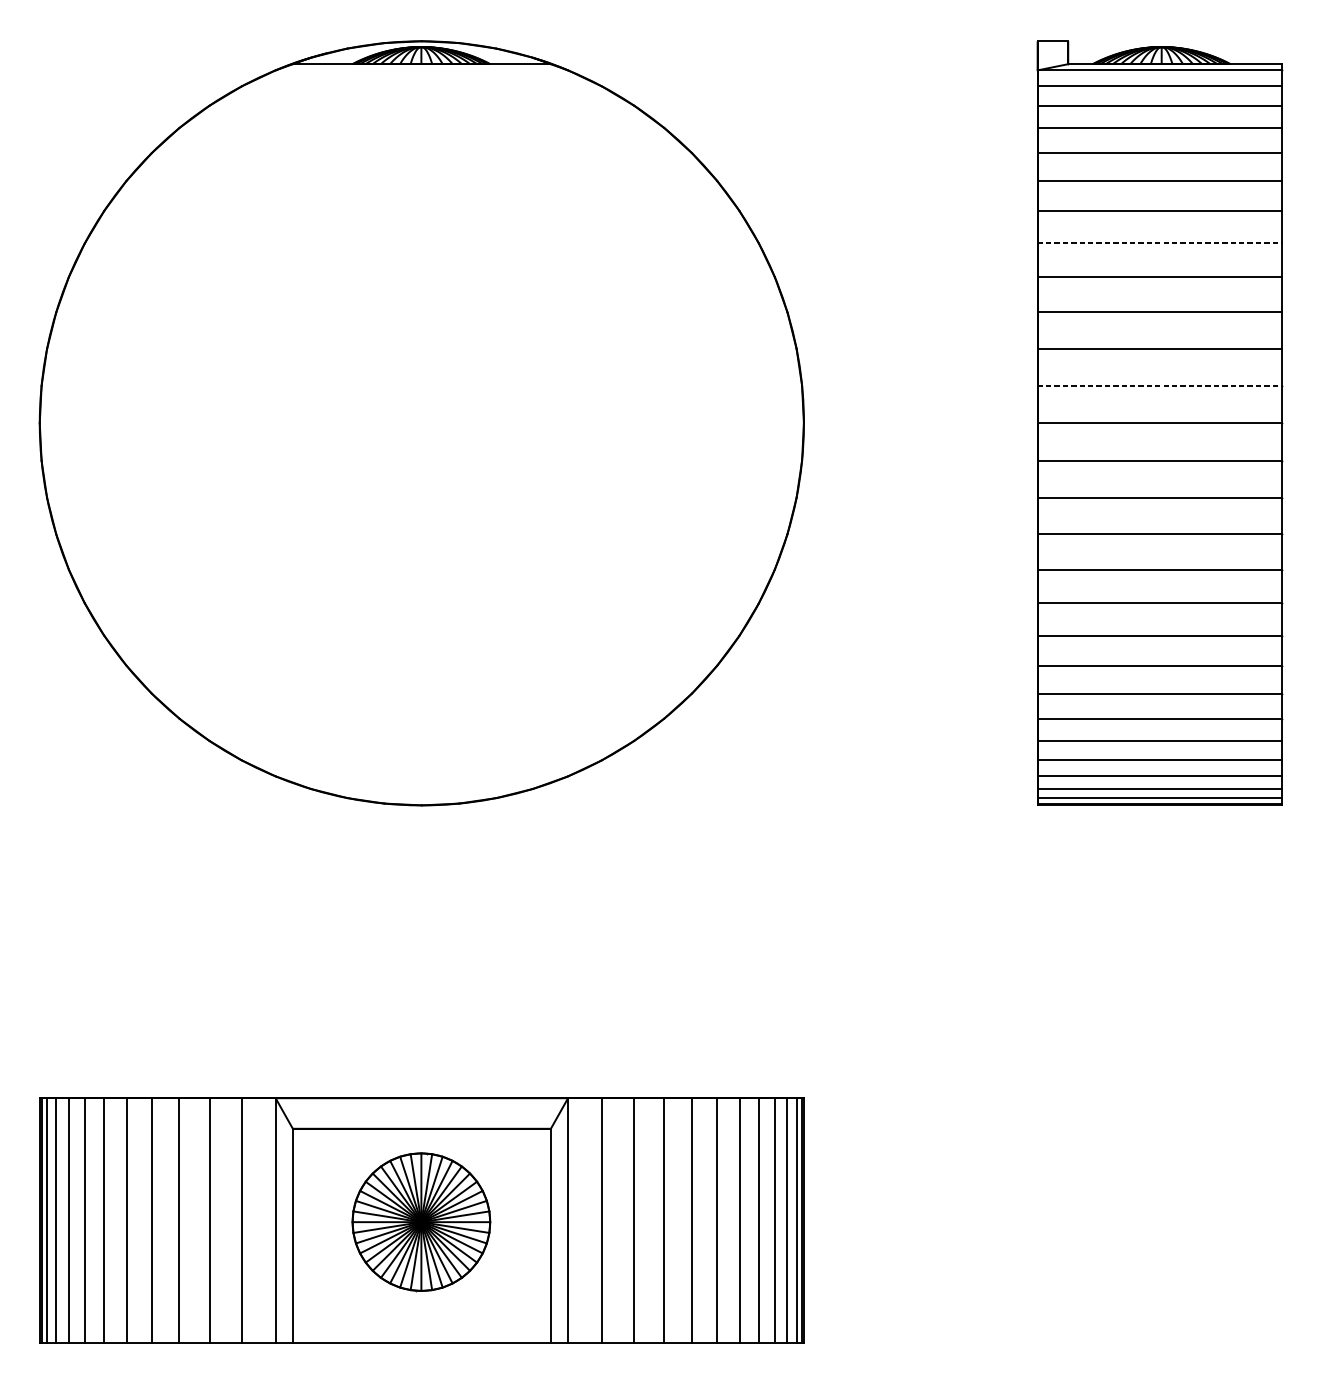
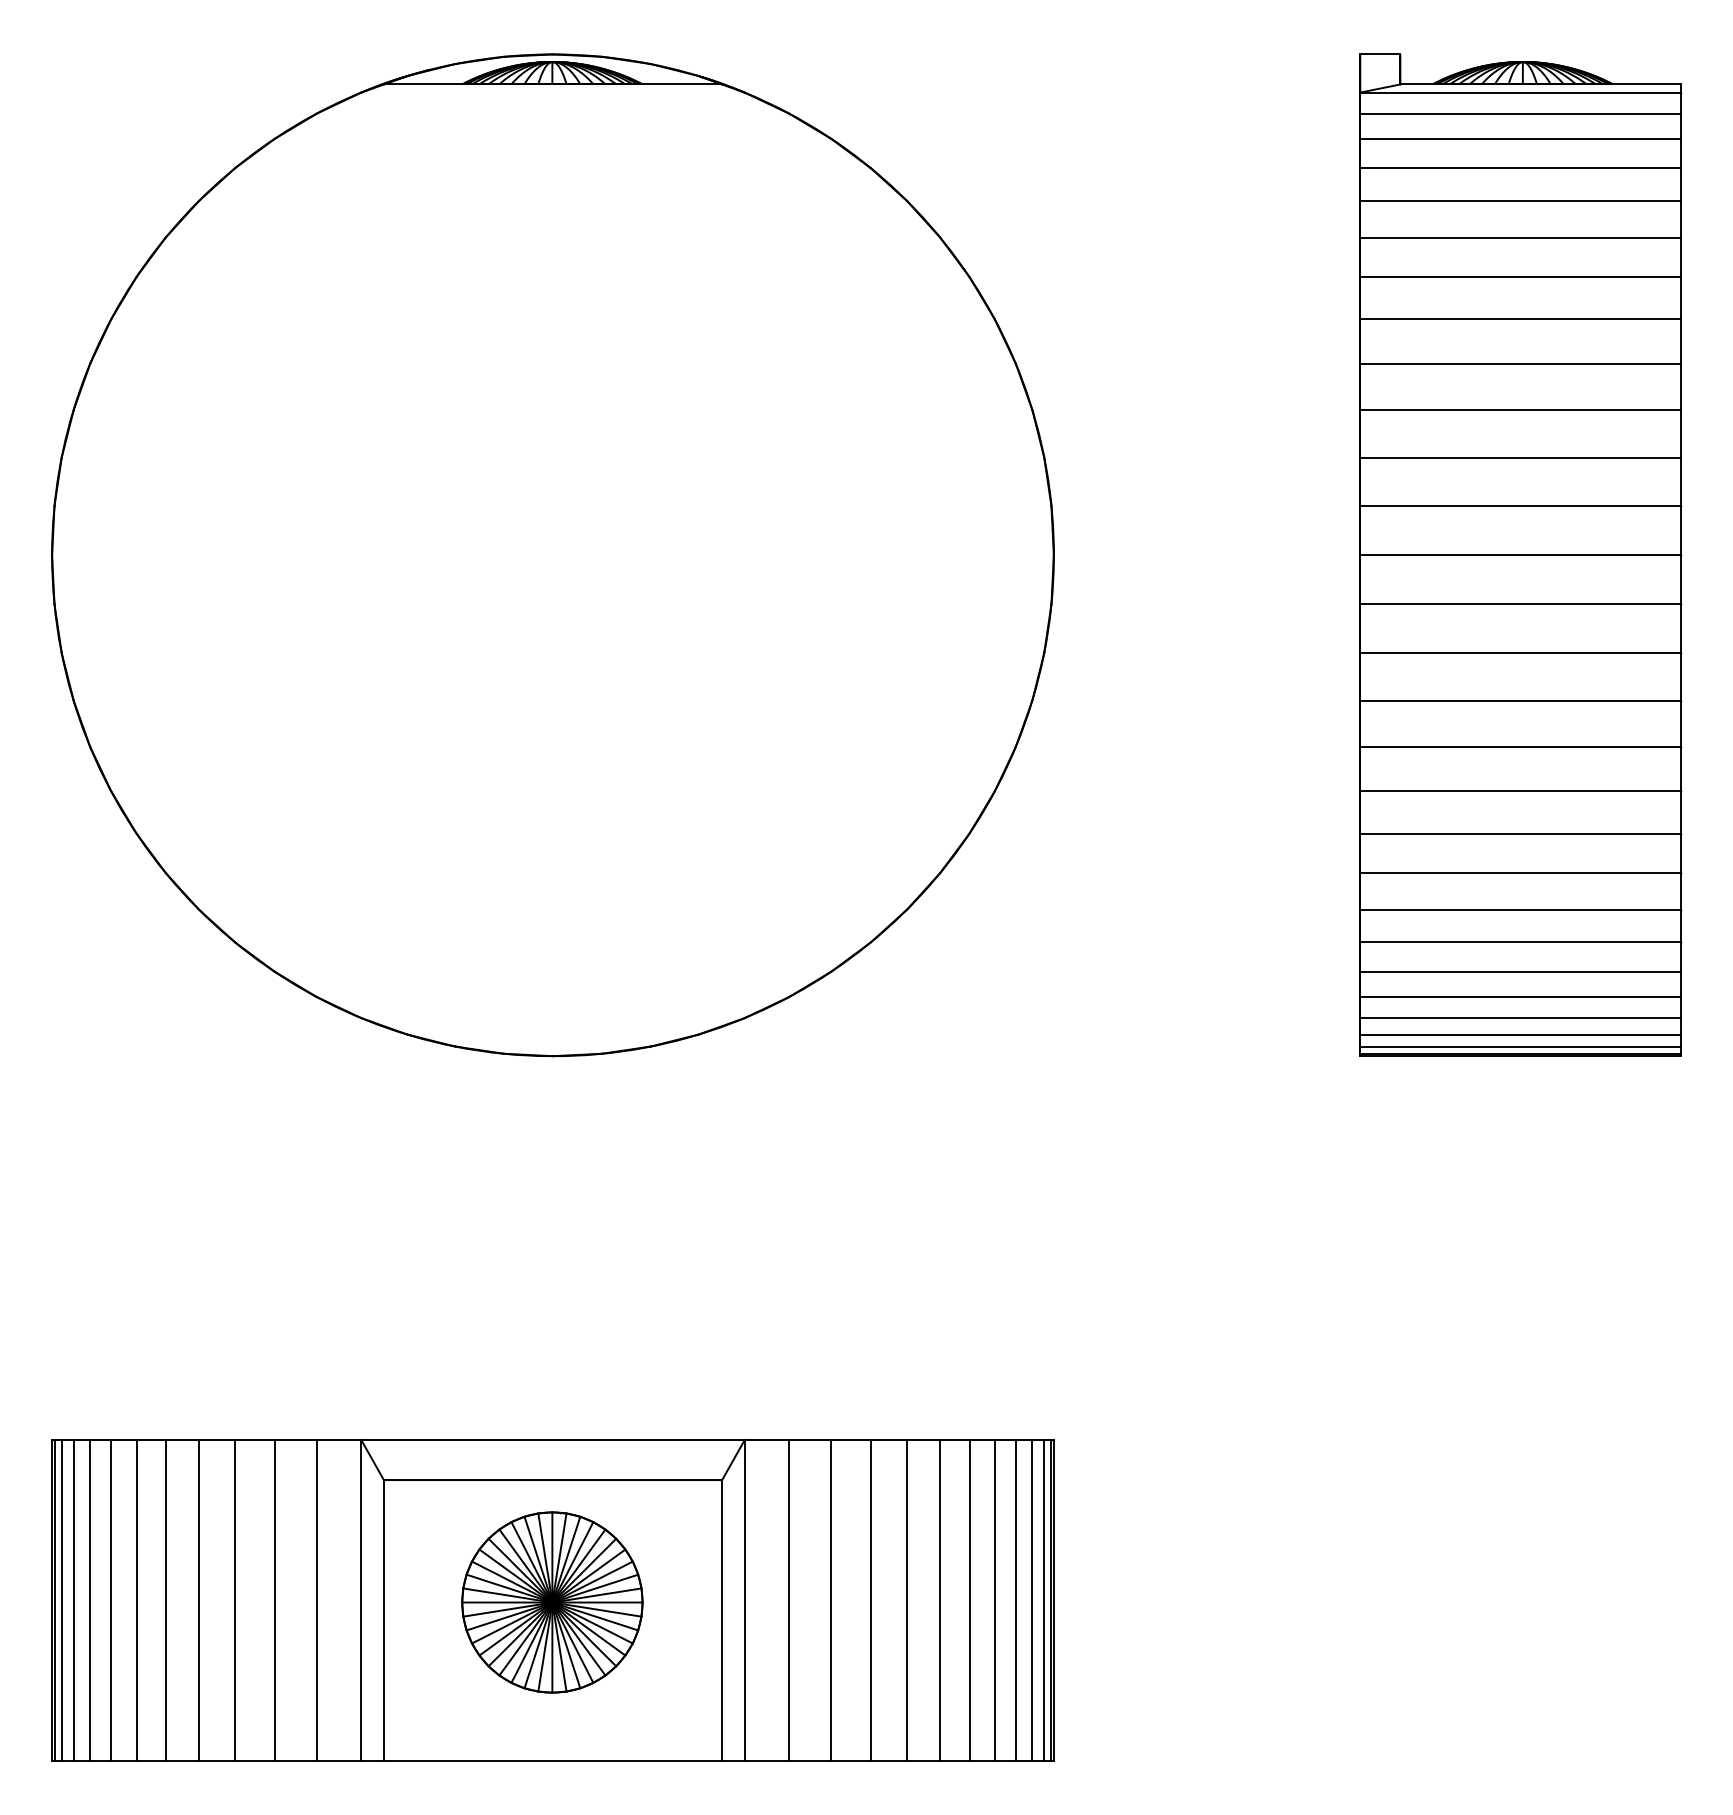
line: (1160, 243) -> (1521, 319), dashed -> solid
line: (1160, 386) -> (1521, 506), dashed -> solid

